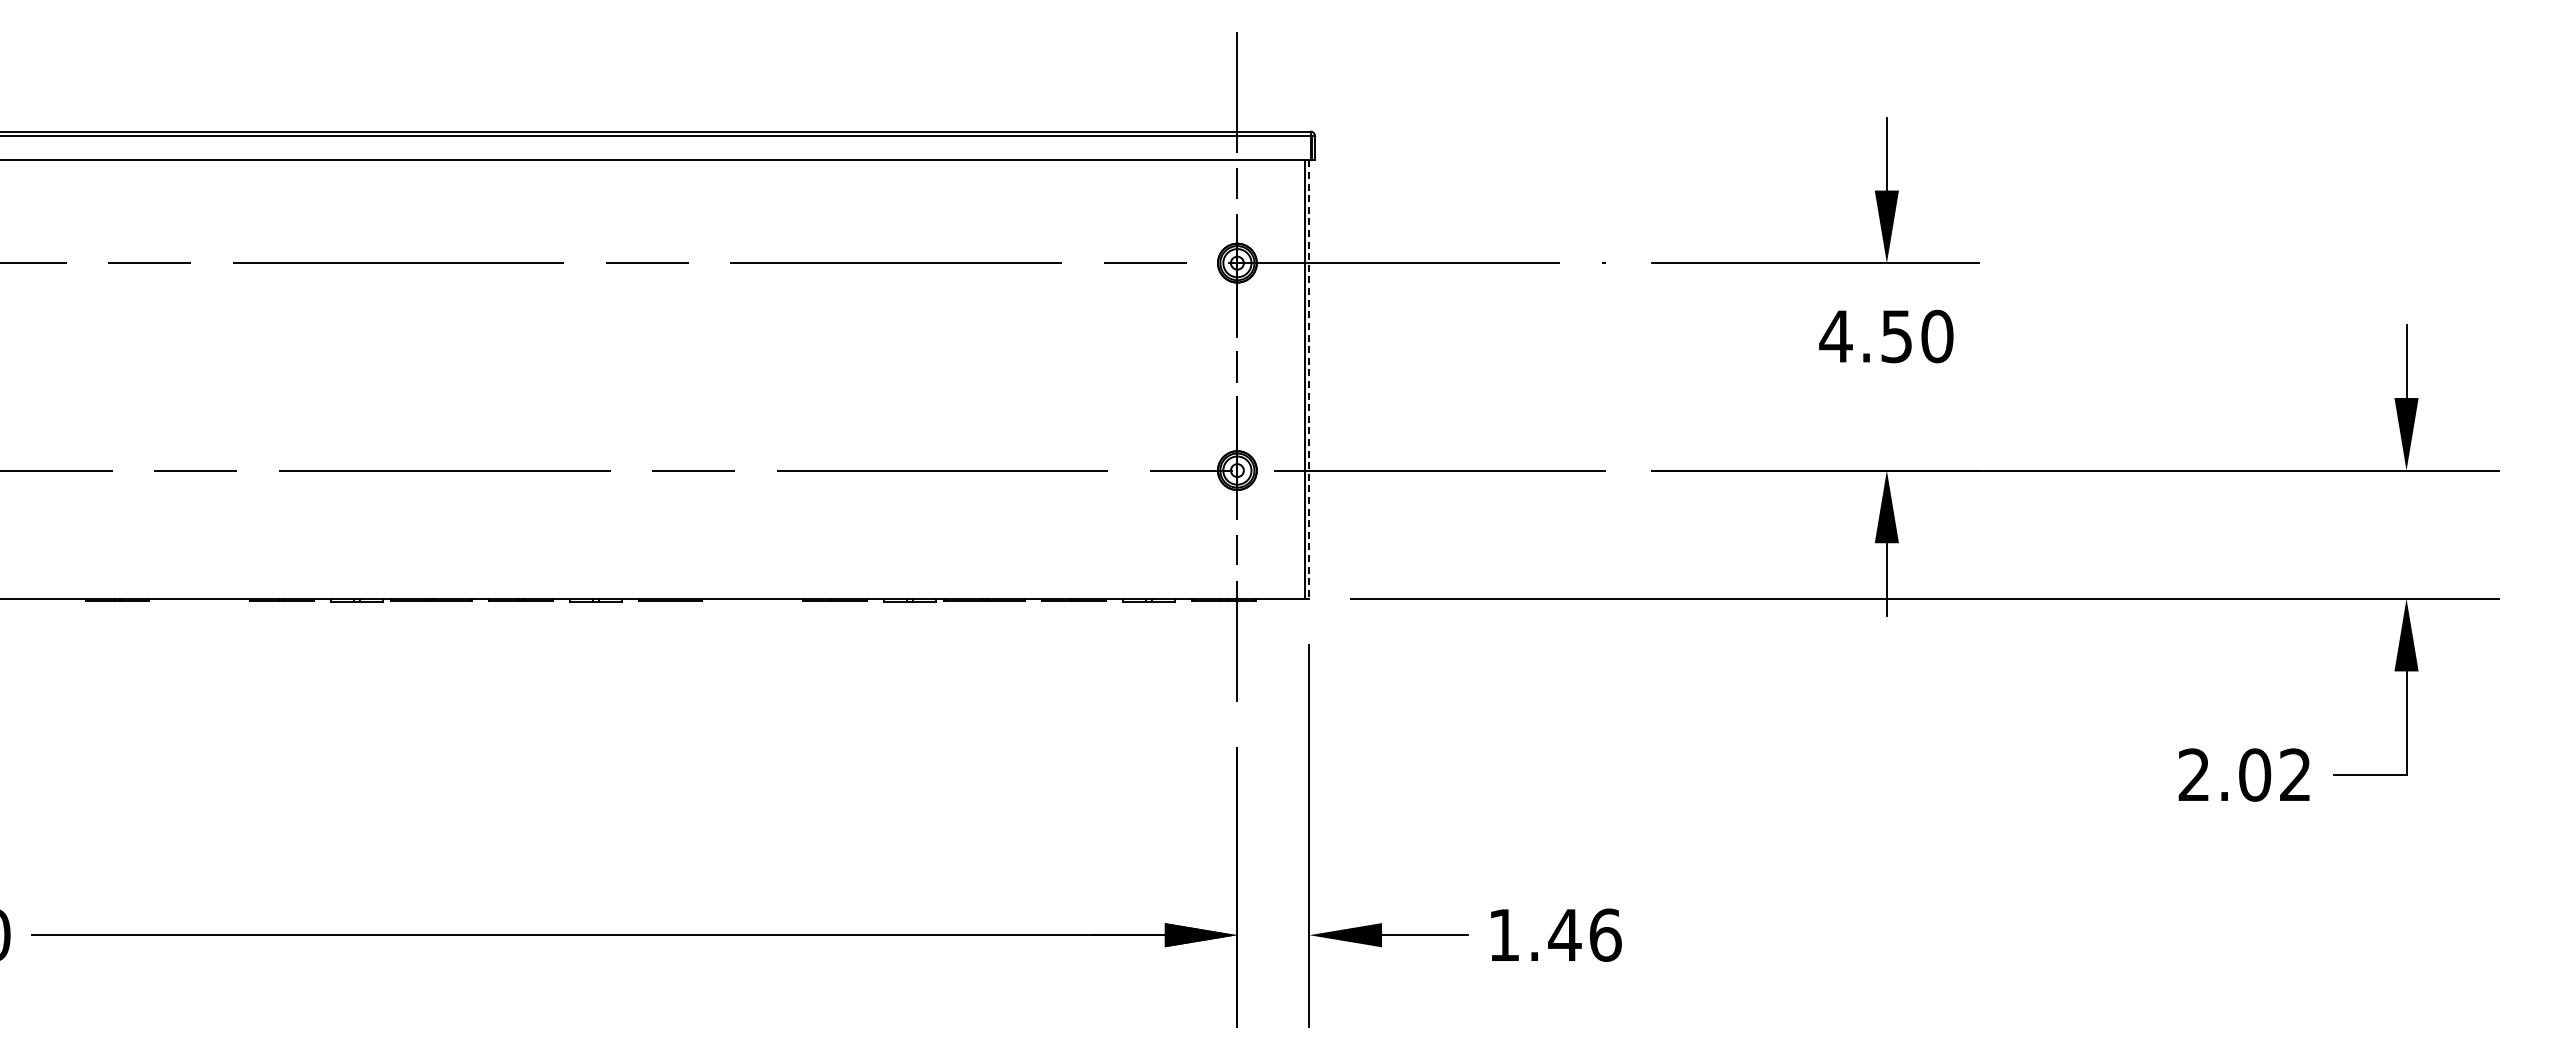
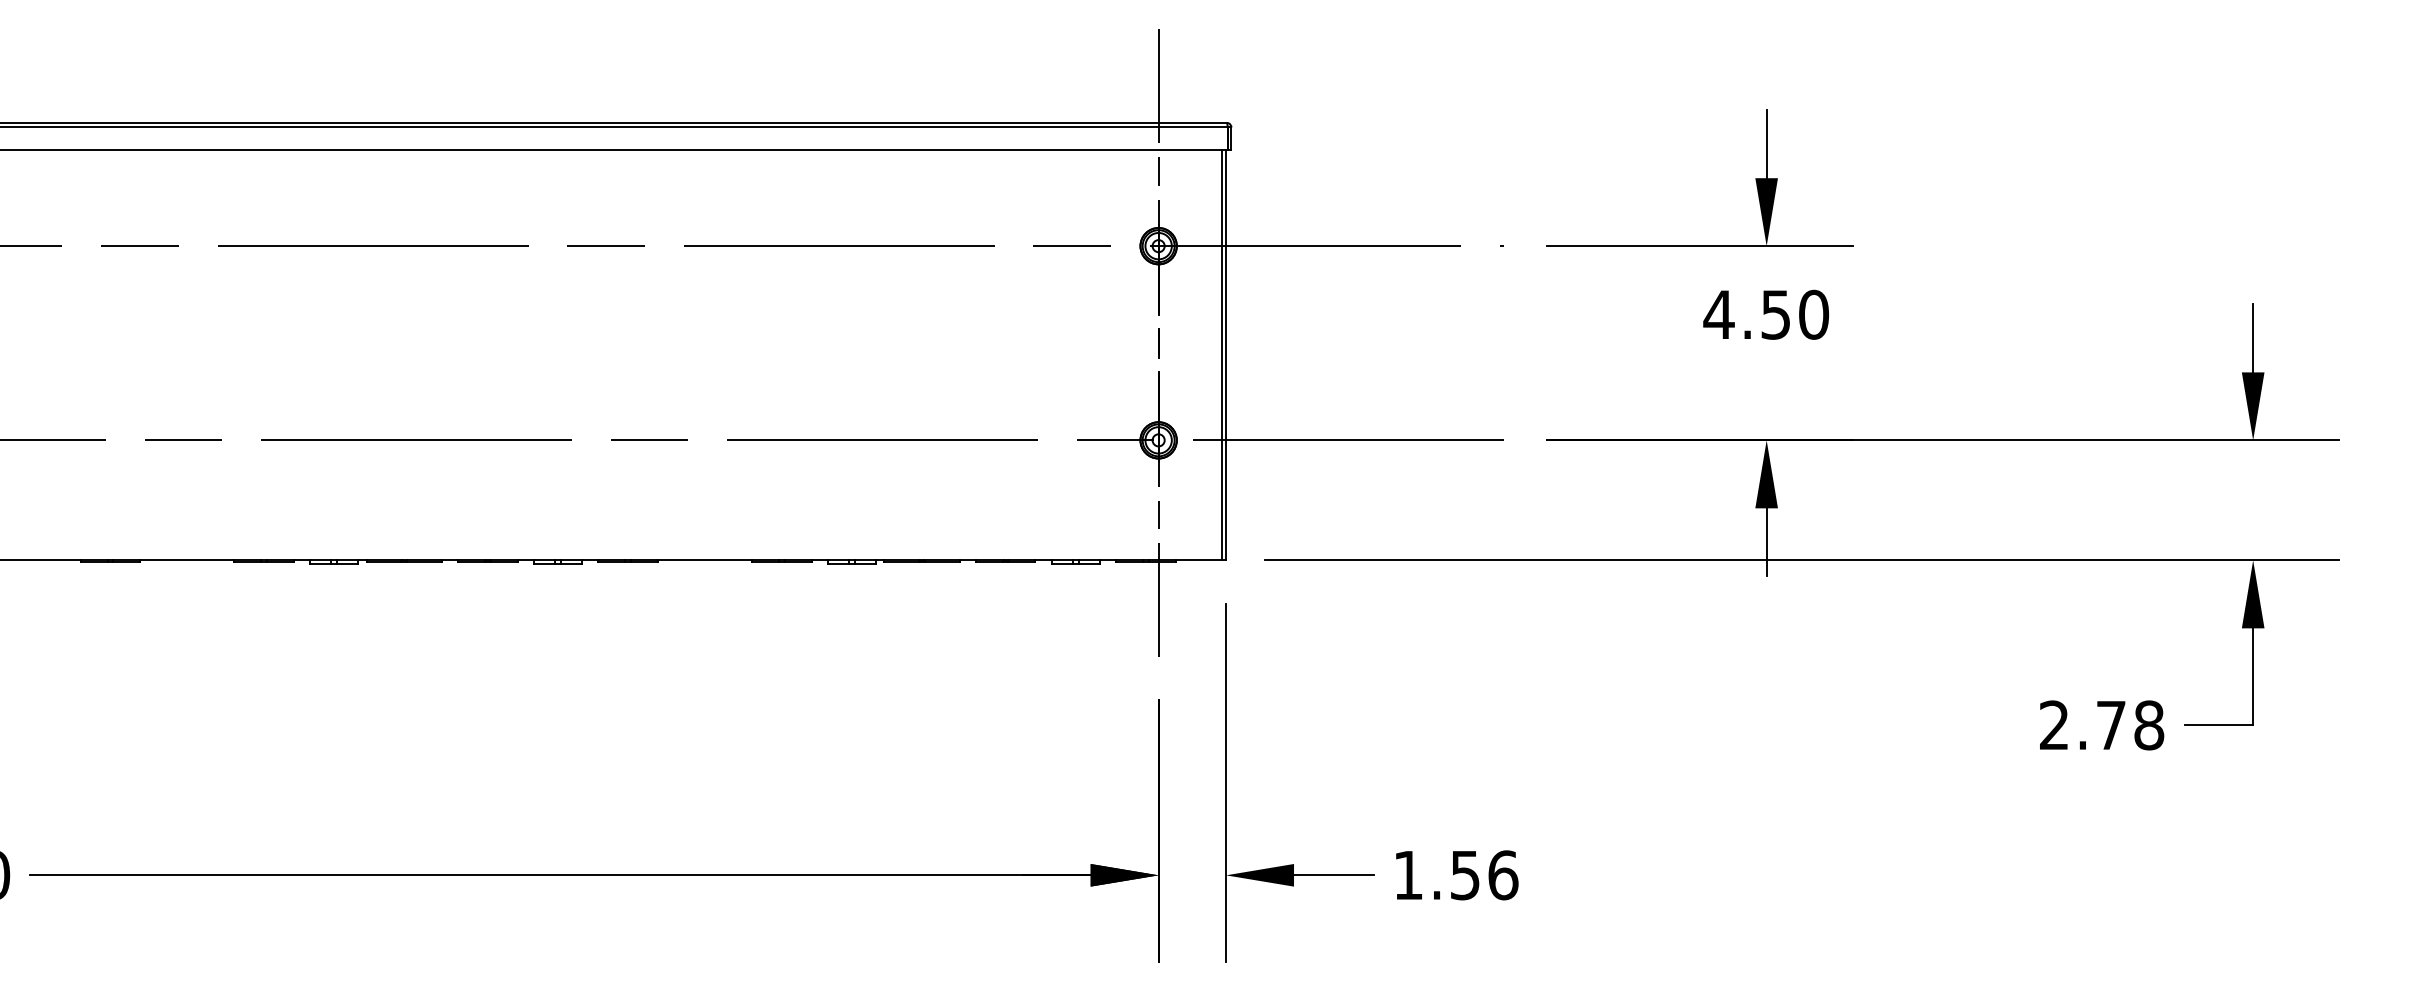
line: (1309, 380) -> (1226, 356), dashed -> solid
text: (2275, 774) -> (2130, 724), 2.02 -> 2.78
text: (1564, 935) -> (1464, 875), 1.46 -> 1.56

